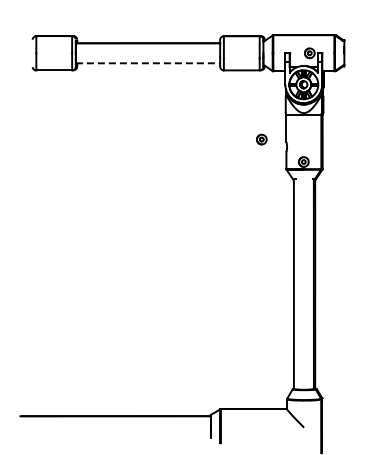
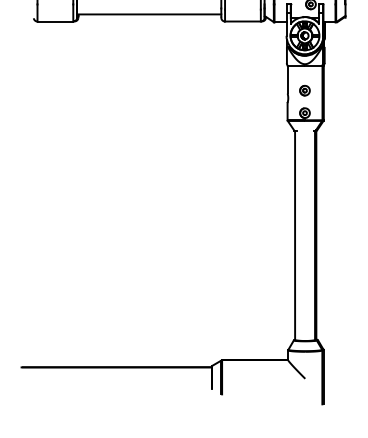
line: (148, 63) -> (149, 14), dashed -> solid
part: (261, 139) -> (304, 90), moved

